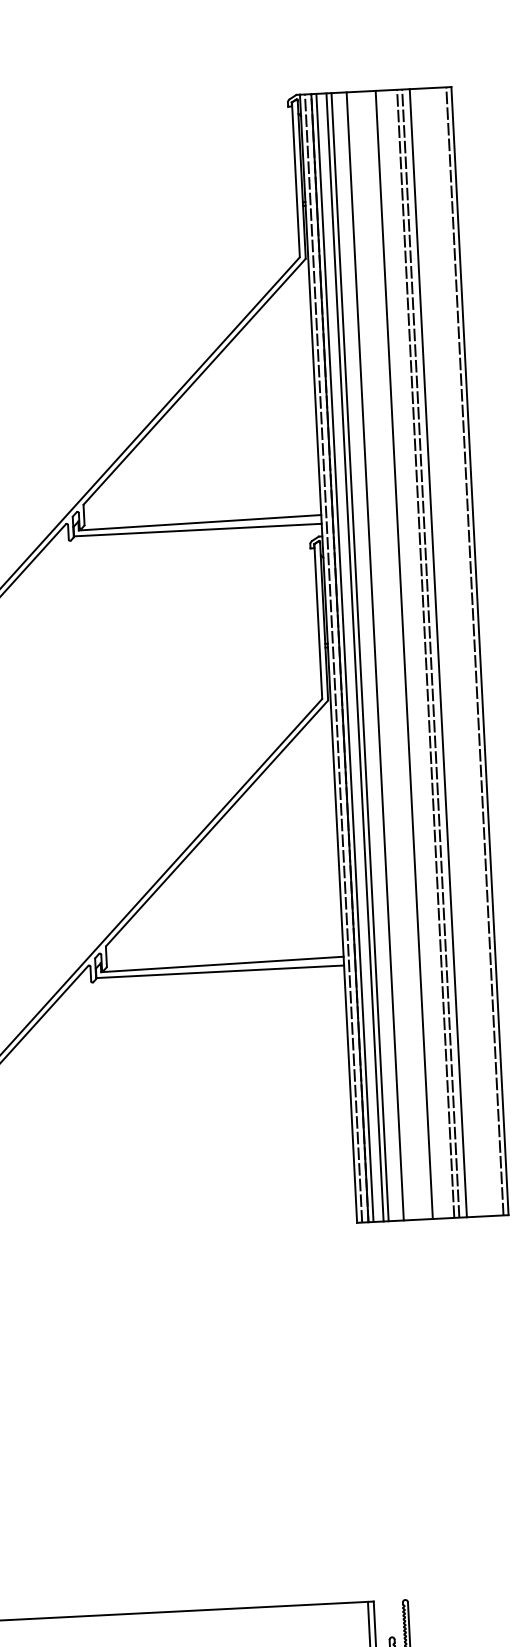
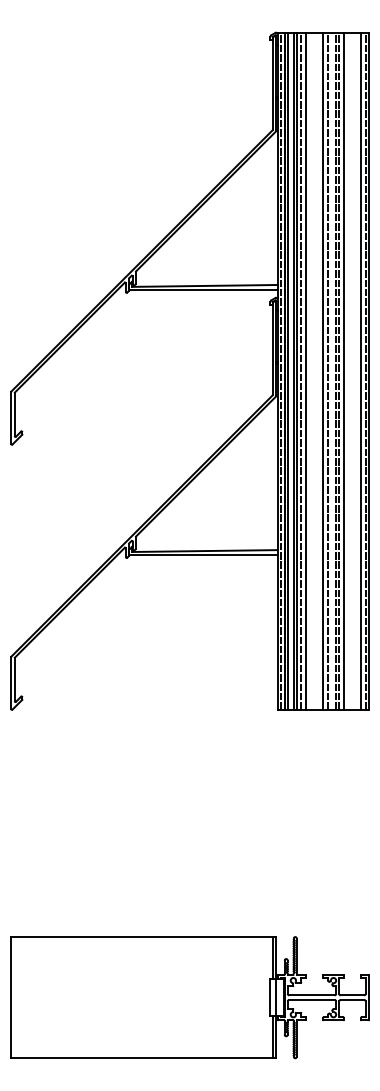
line: (467, 650) -> (361, 370), added
line: (411, 653) -> (327, 370), added
line: (367, 655) -> (301, 370), added

